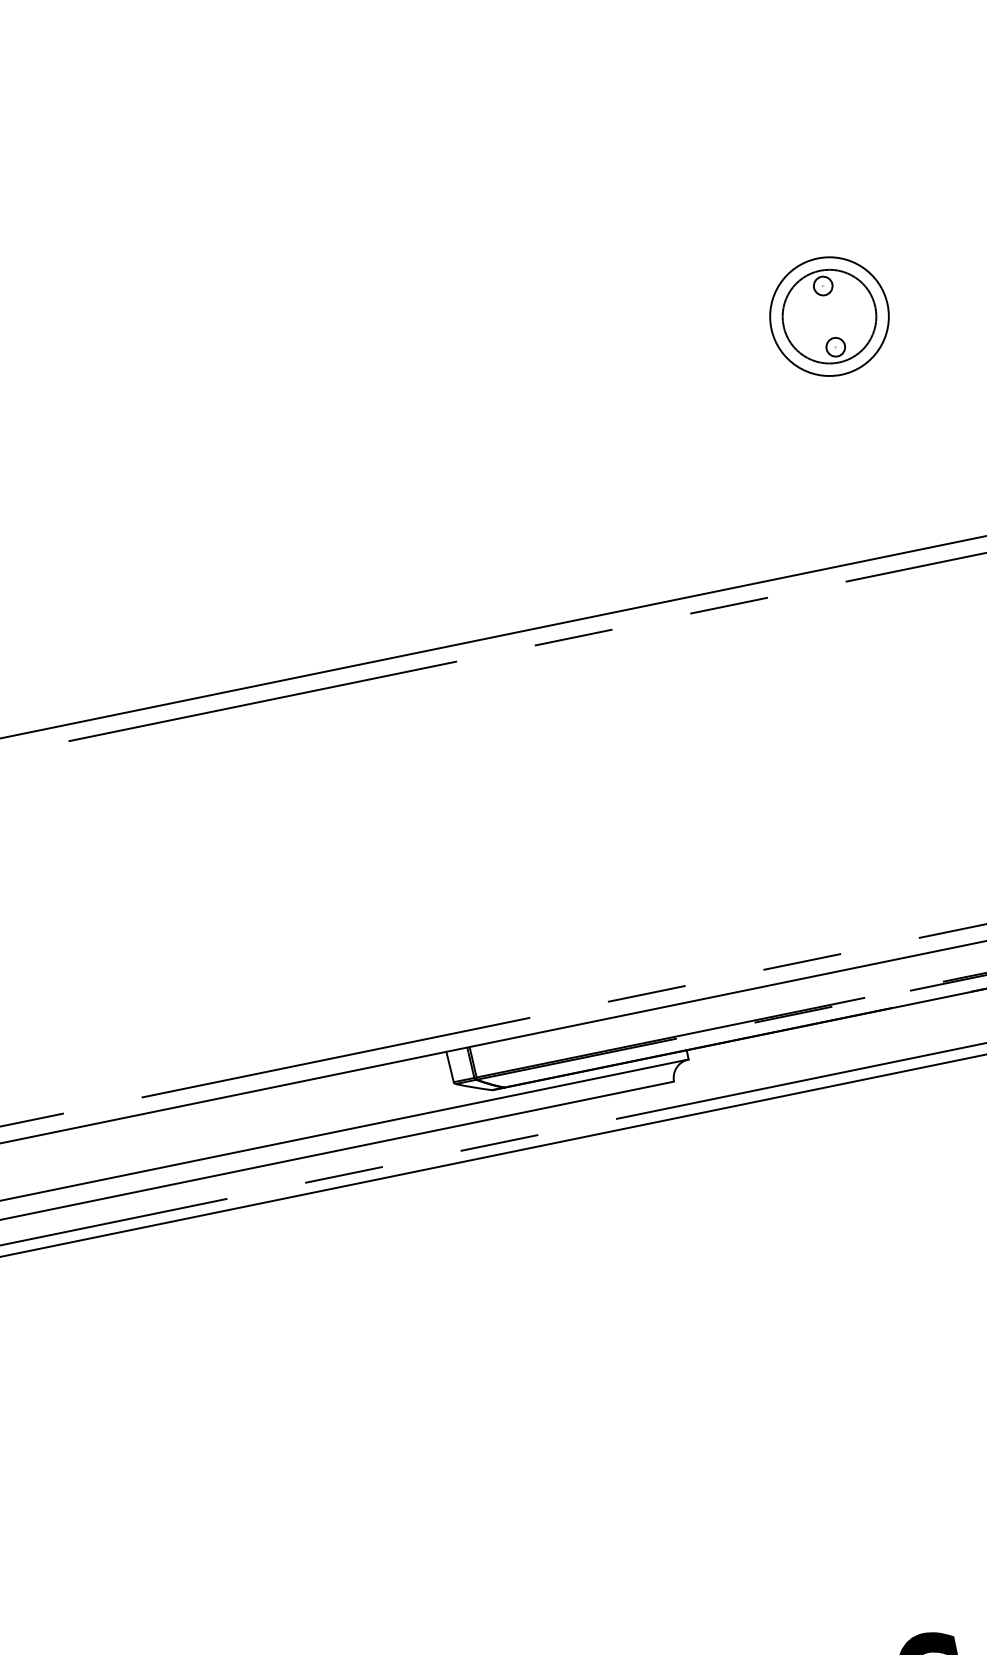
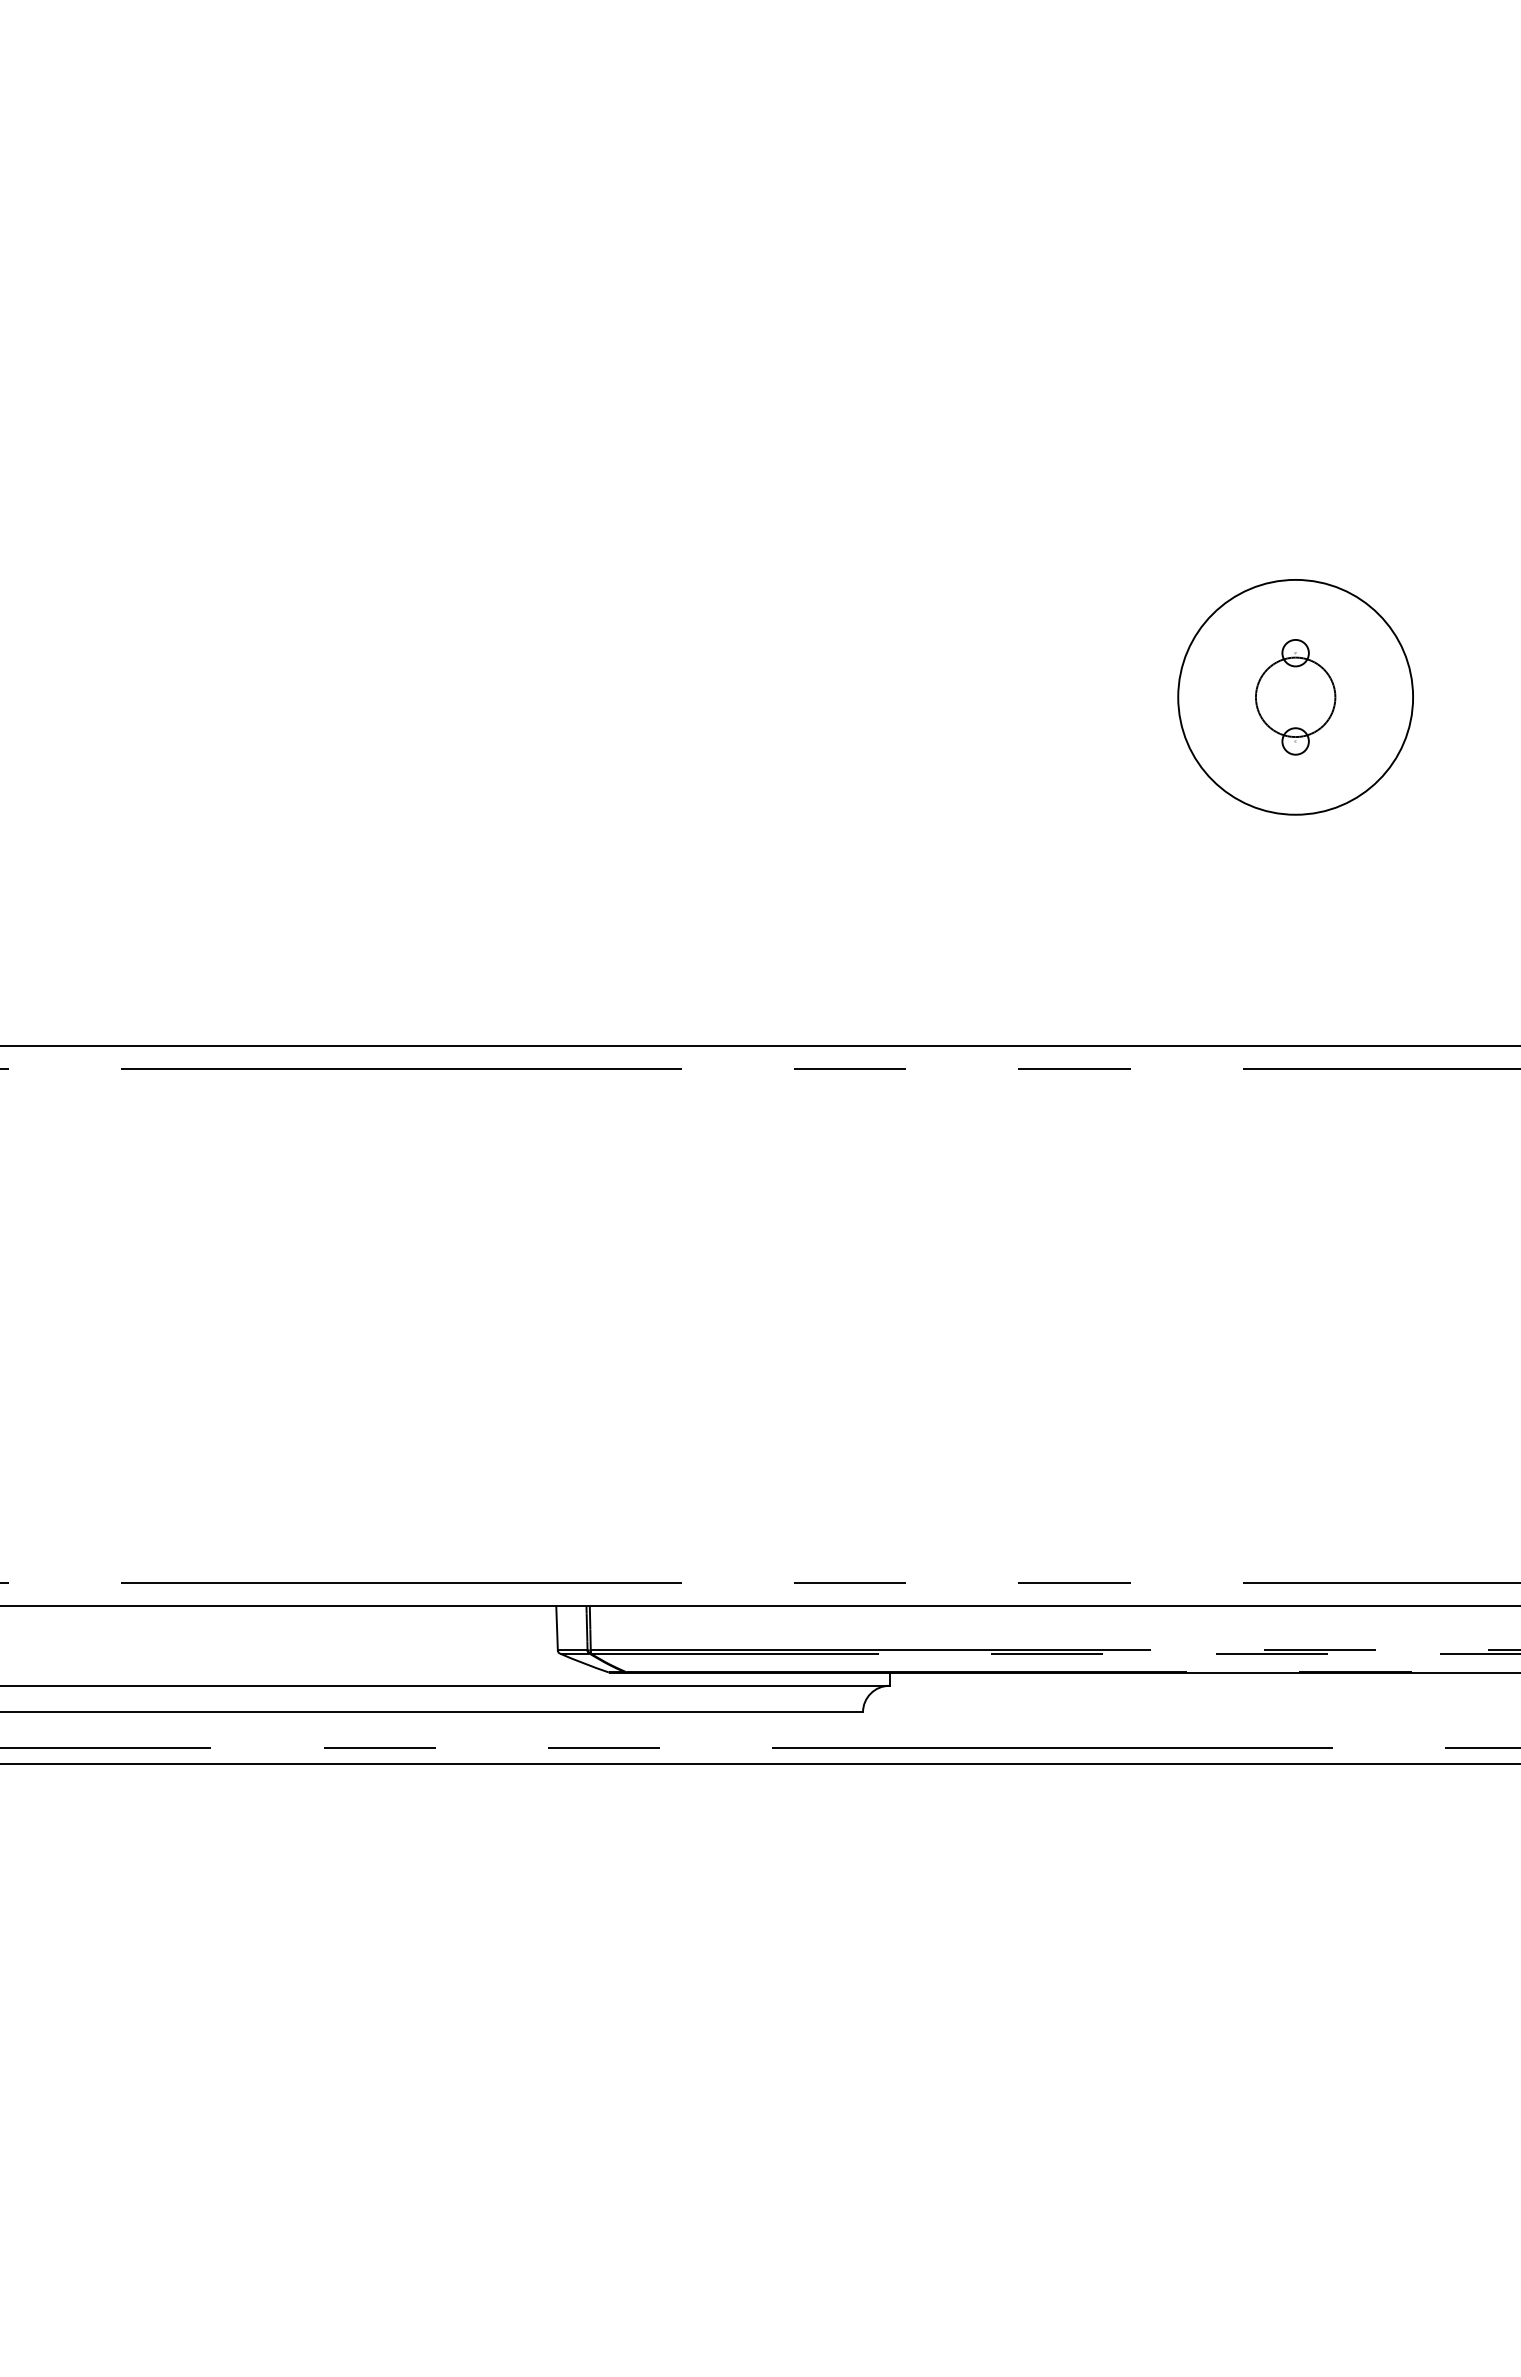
circle: (829, 316) -> (1295, 697), size x0.6
circle: (829, 316) -> (1295, 697), size x1.4

